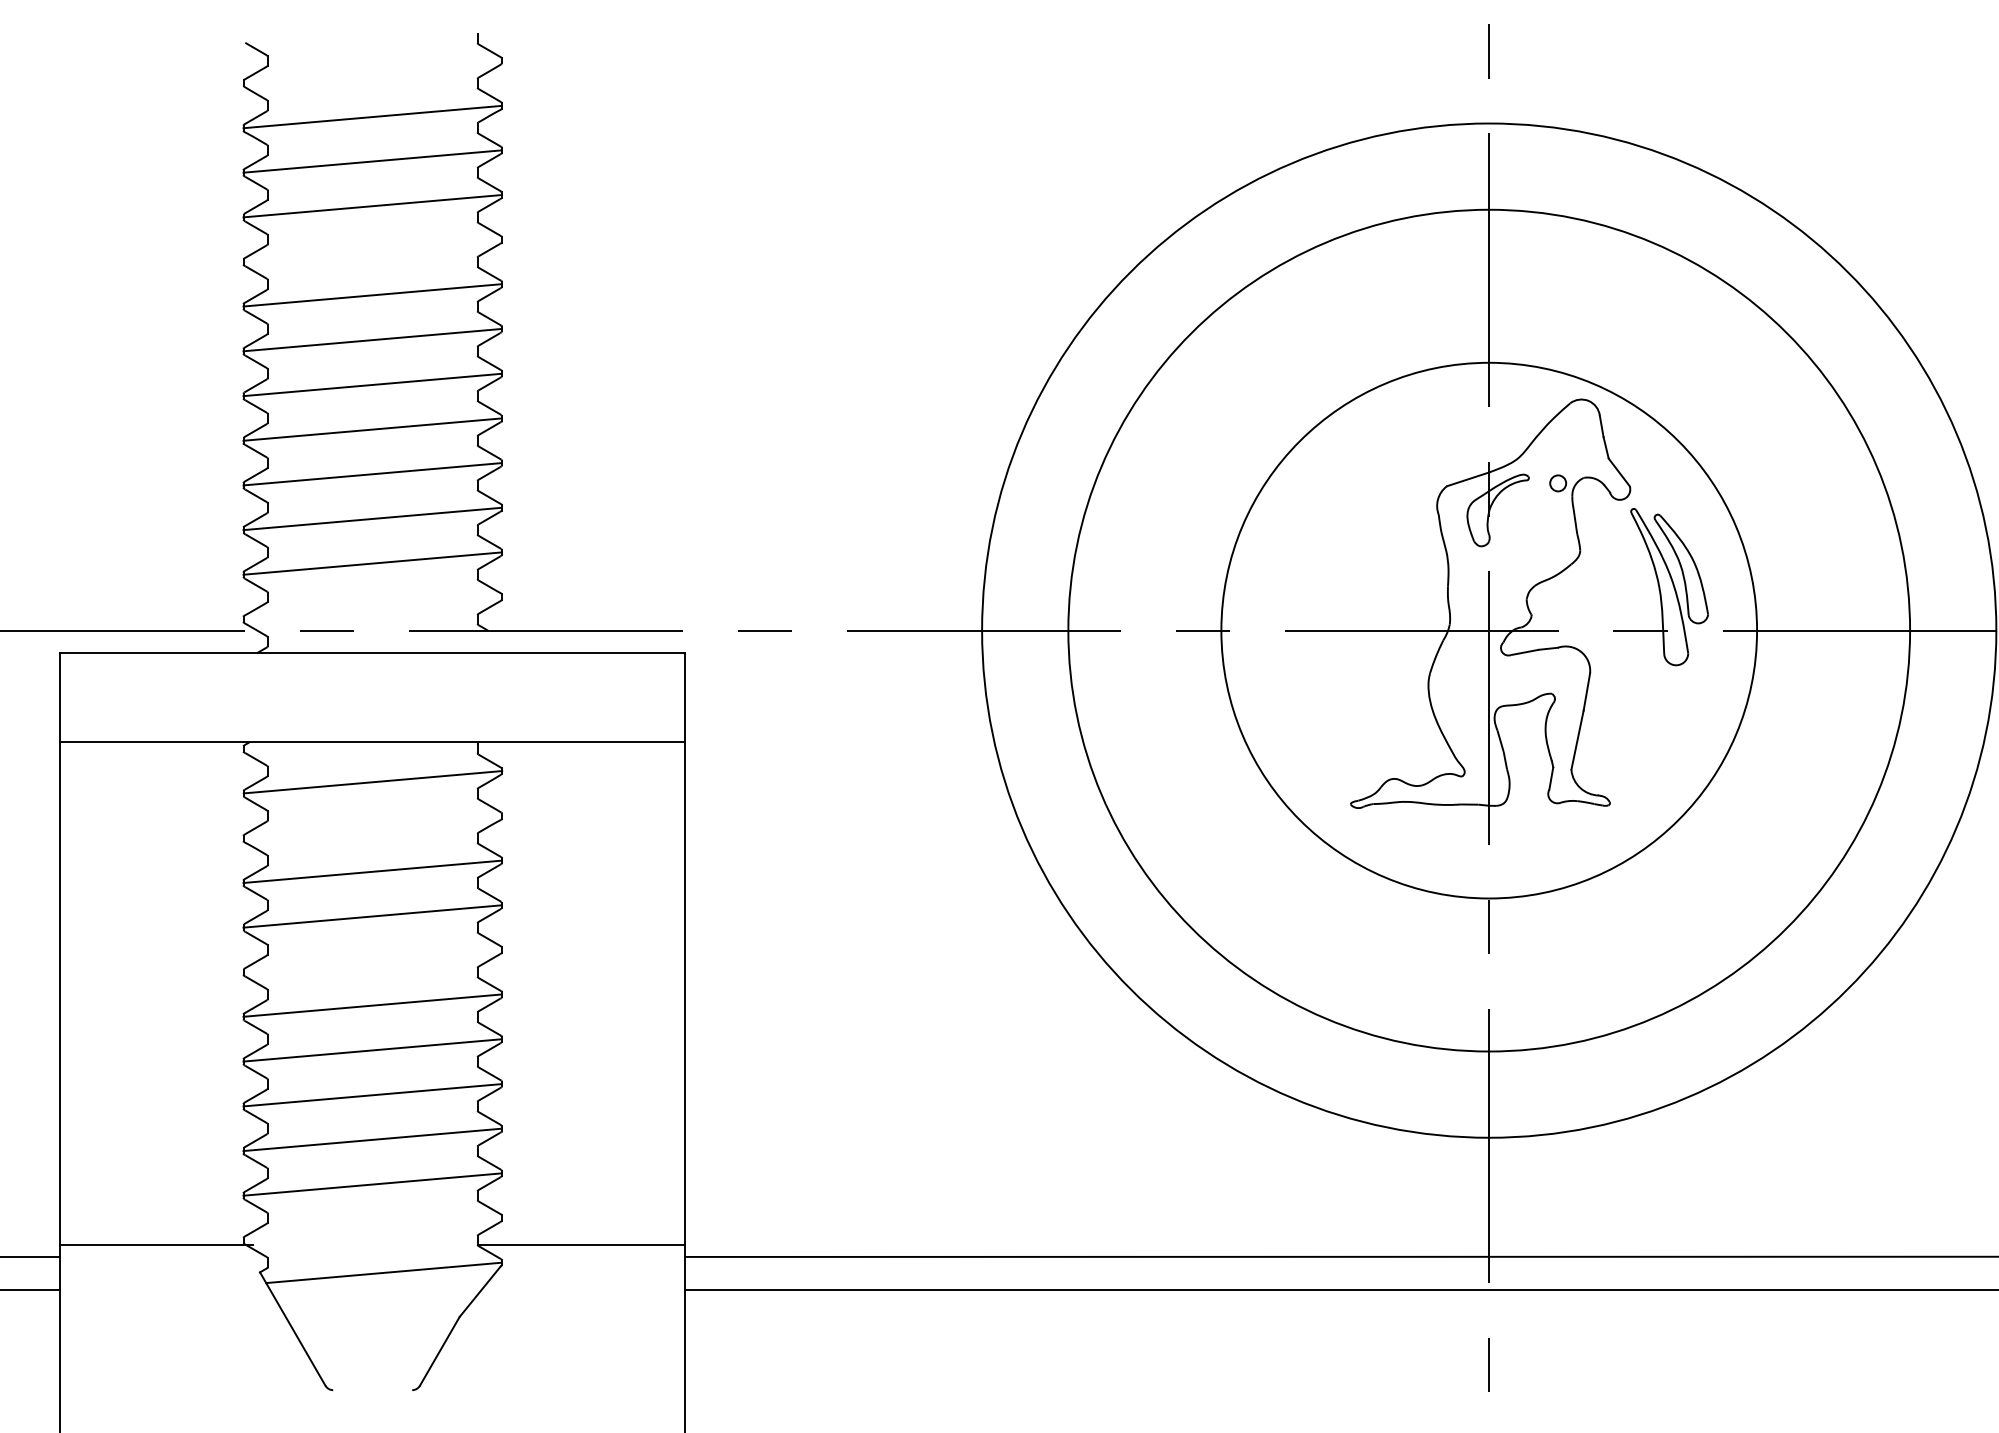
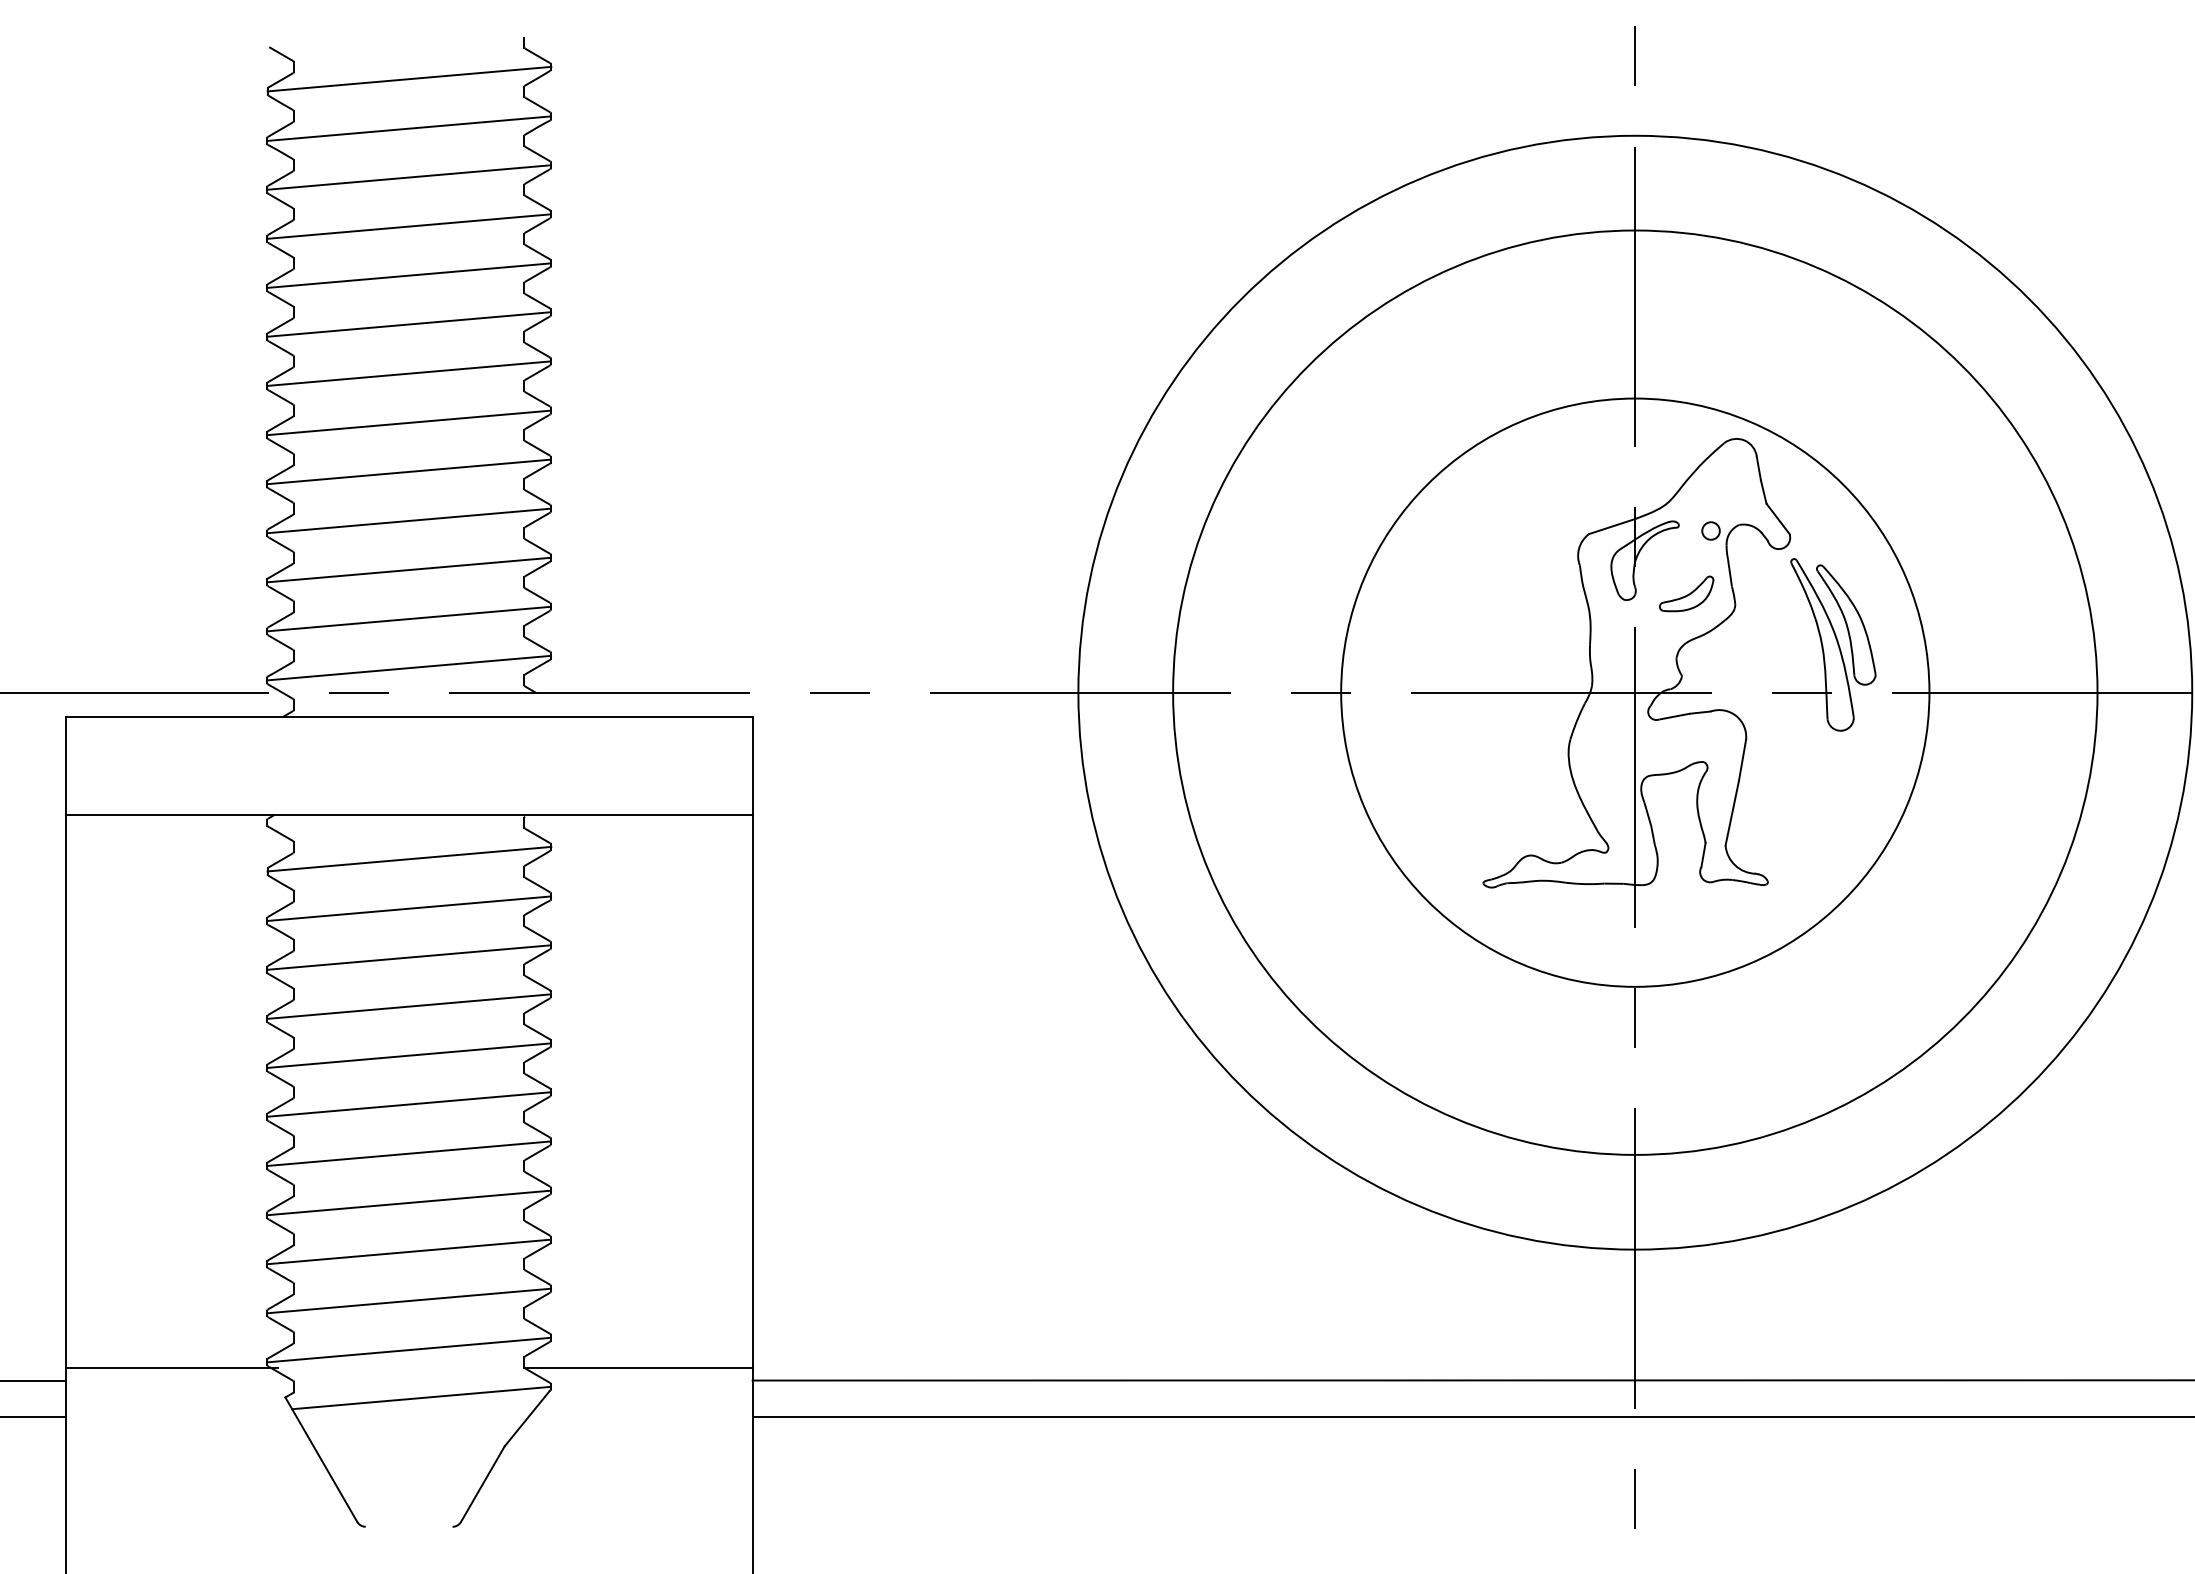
line: (372, 71) -> (408, 78), added
line: (372, 250) -> (408, 275), added
part: (1535, 540) -> (1686, 593), added
line: (372, 608) -> (408, 668), added
line: (372, 827) -> (408, 908), added
line: (372, 960) -> (408, 1054), added
line: (372, 1229) -> (408, 1350), added

